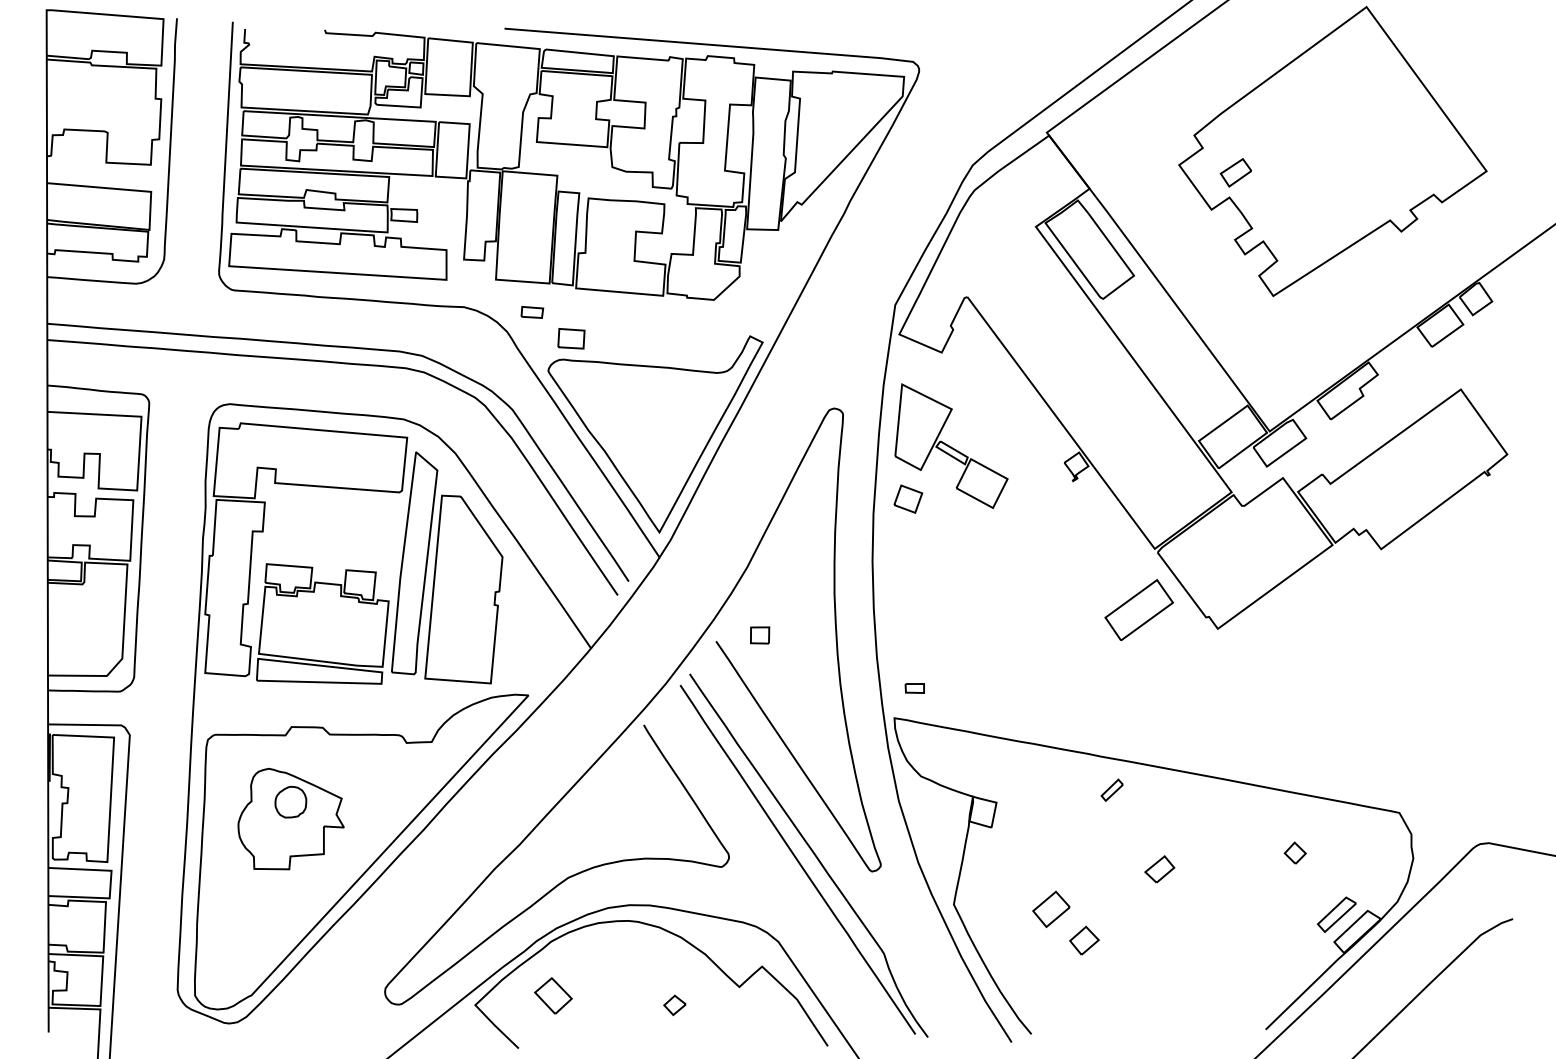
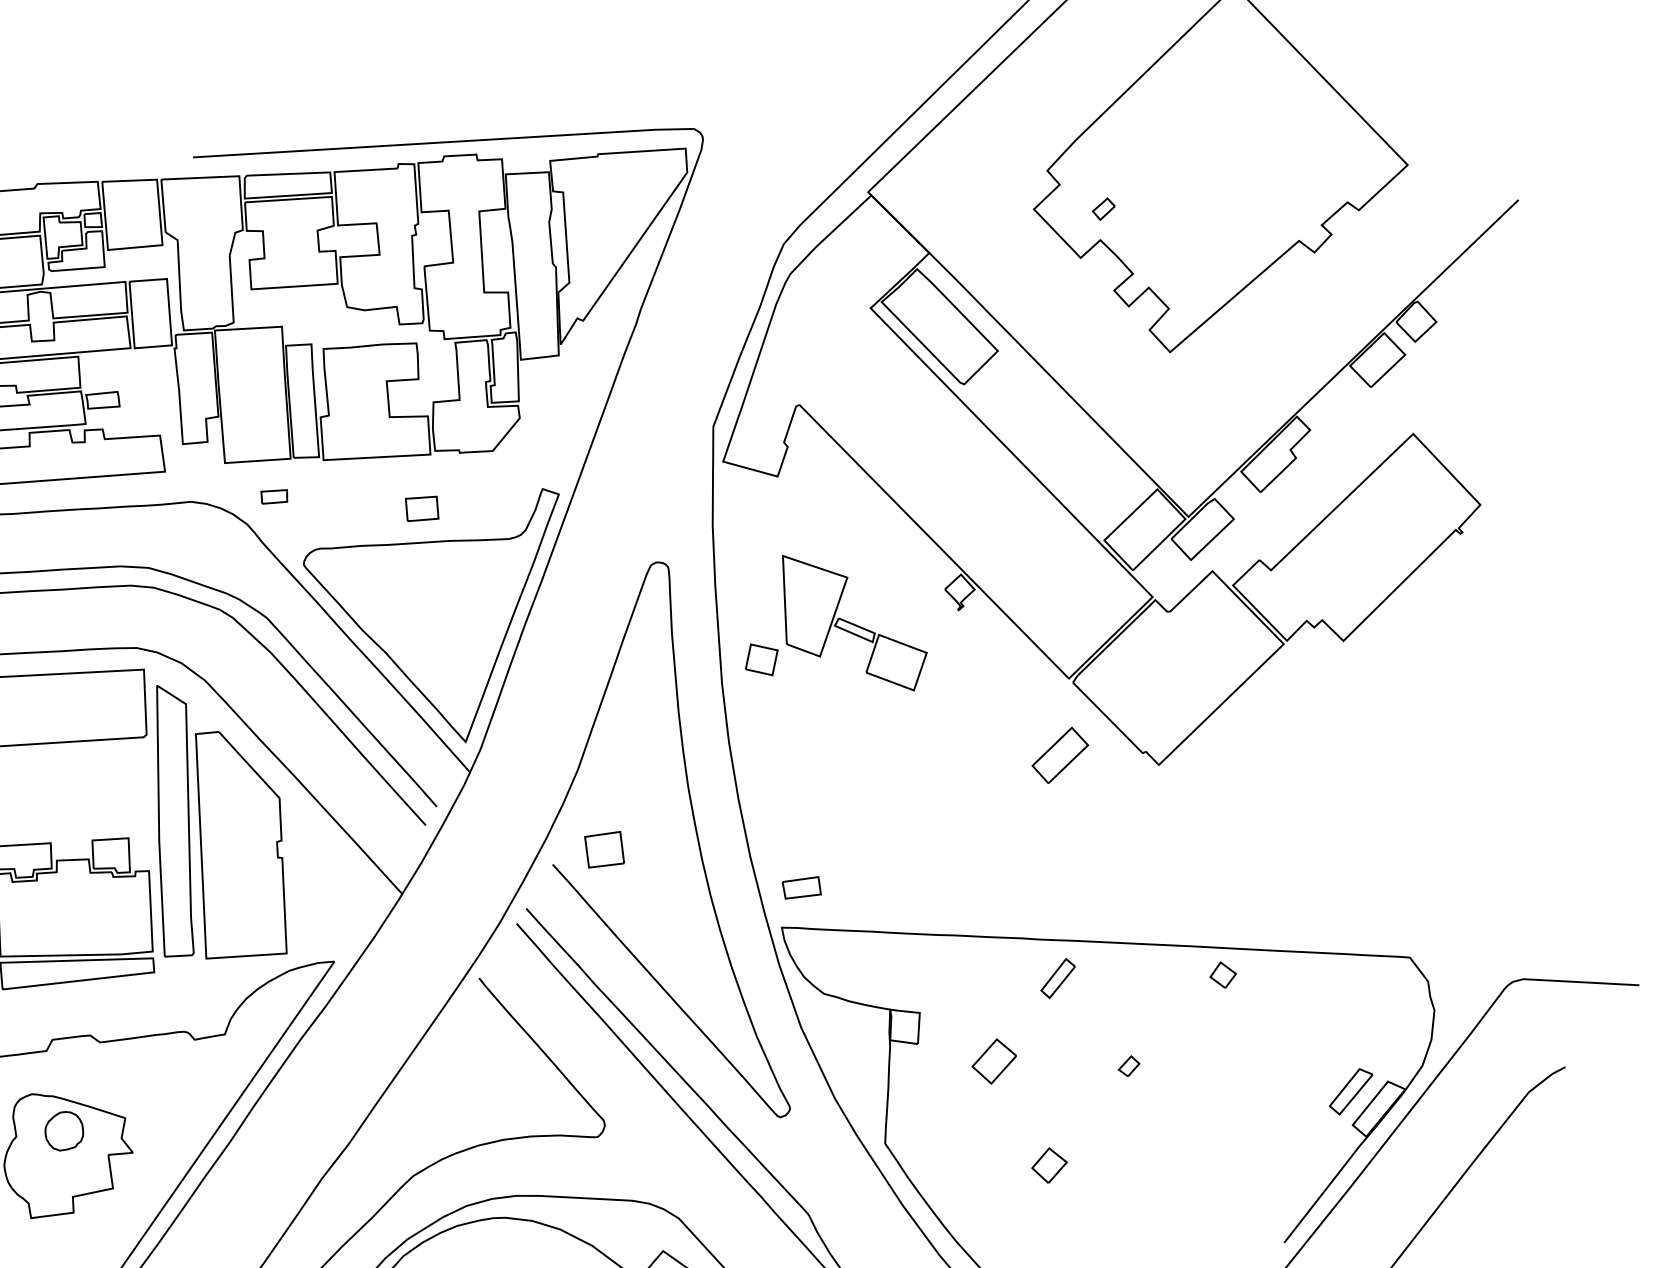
part: (1235, 172) -> (1103, 208), size x0.6
part: (571, 338) -> (422, 508), moved
part: (951, 445) -> (853, 621), moved
part: (1138, 609) -> (1059, 754), size x0.7
part: (760, 635) -> (605, 849), size x1.6
part: (914, 688) -> (801, 888), size x1.6
part: (1111, 789) -> (1056, 977), size x1.4
part: (1294, 852) -> (1222, 974), moved
part: (1159, 869) -> (1128, 1066), size x0.6
part: (1051, 909) -> (994, 1061), moved

